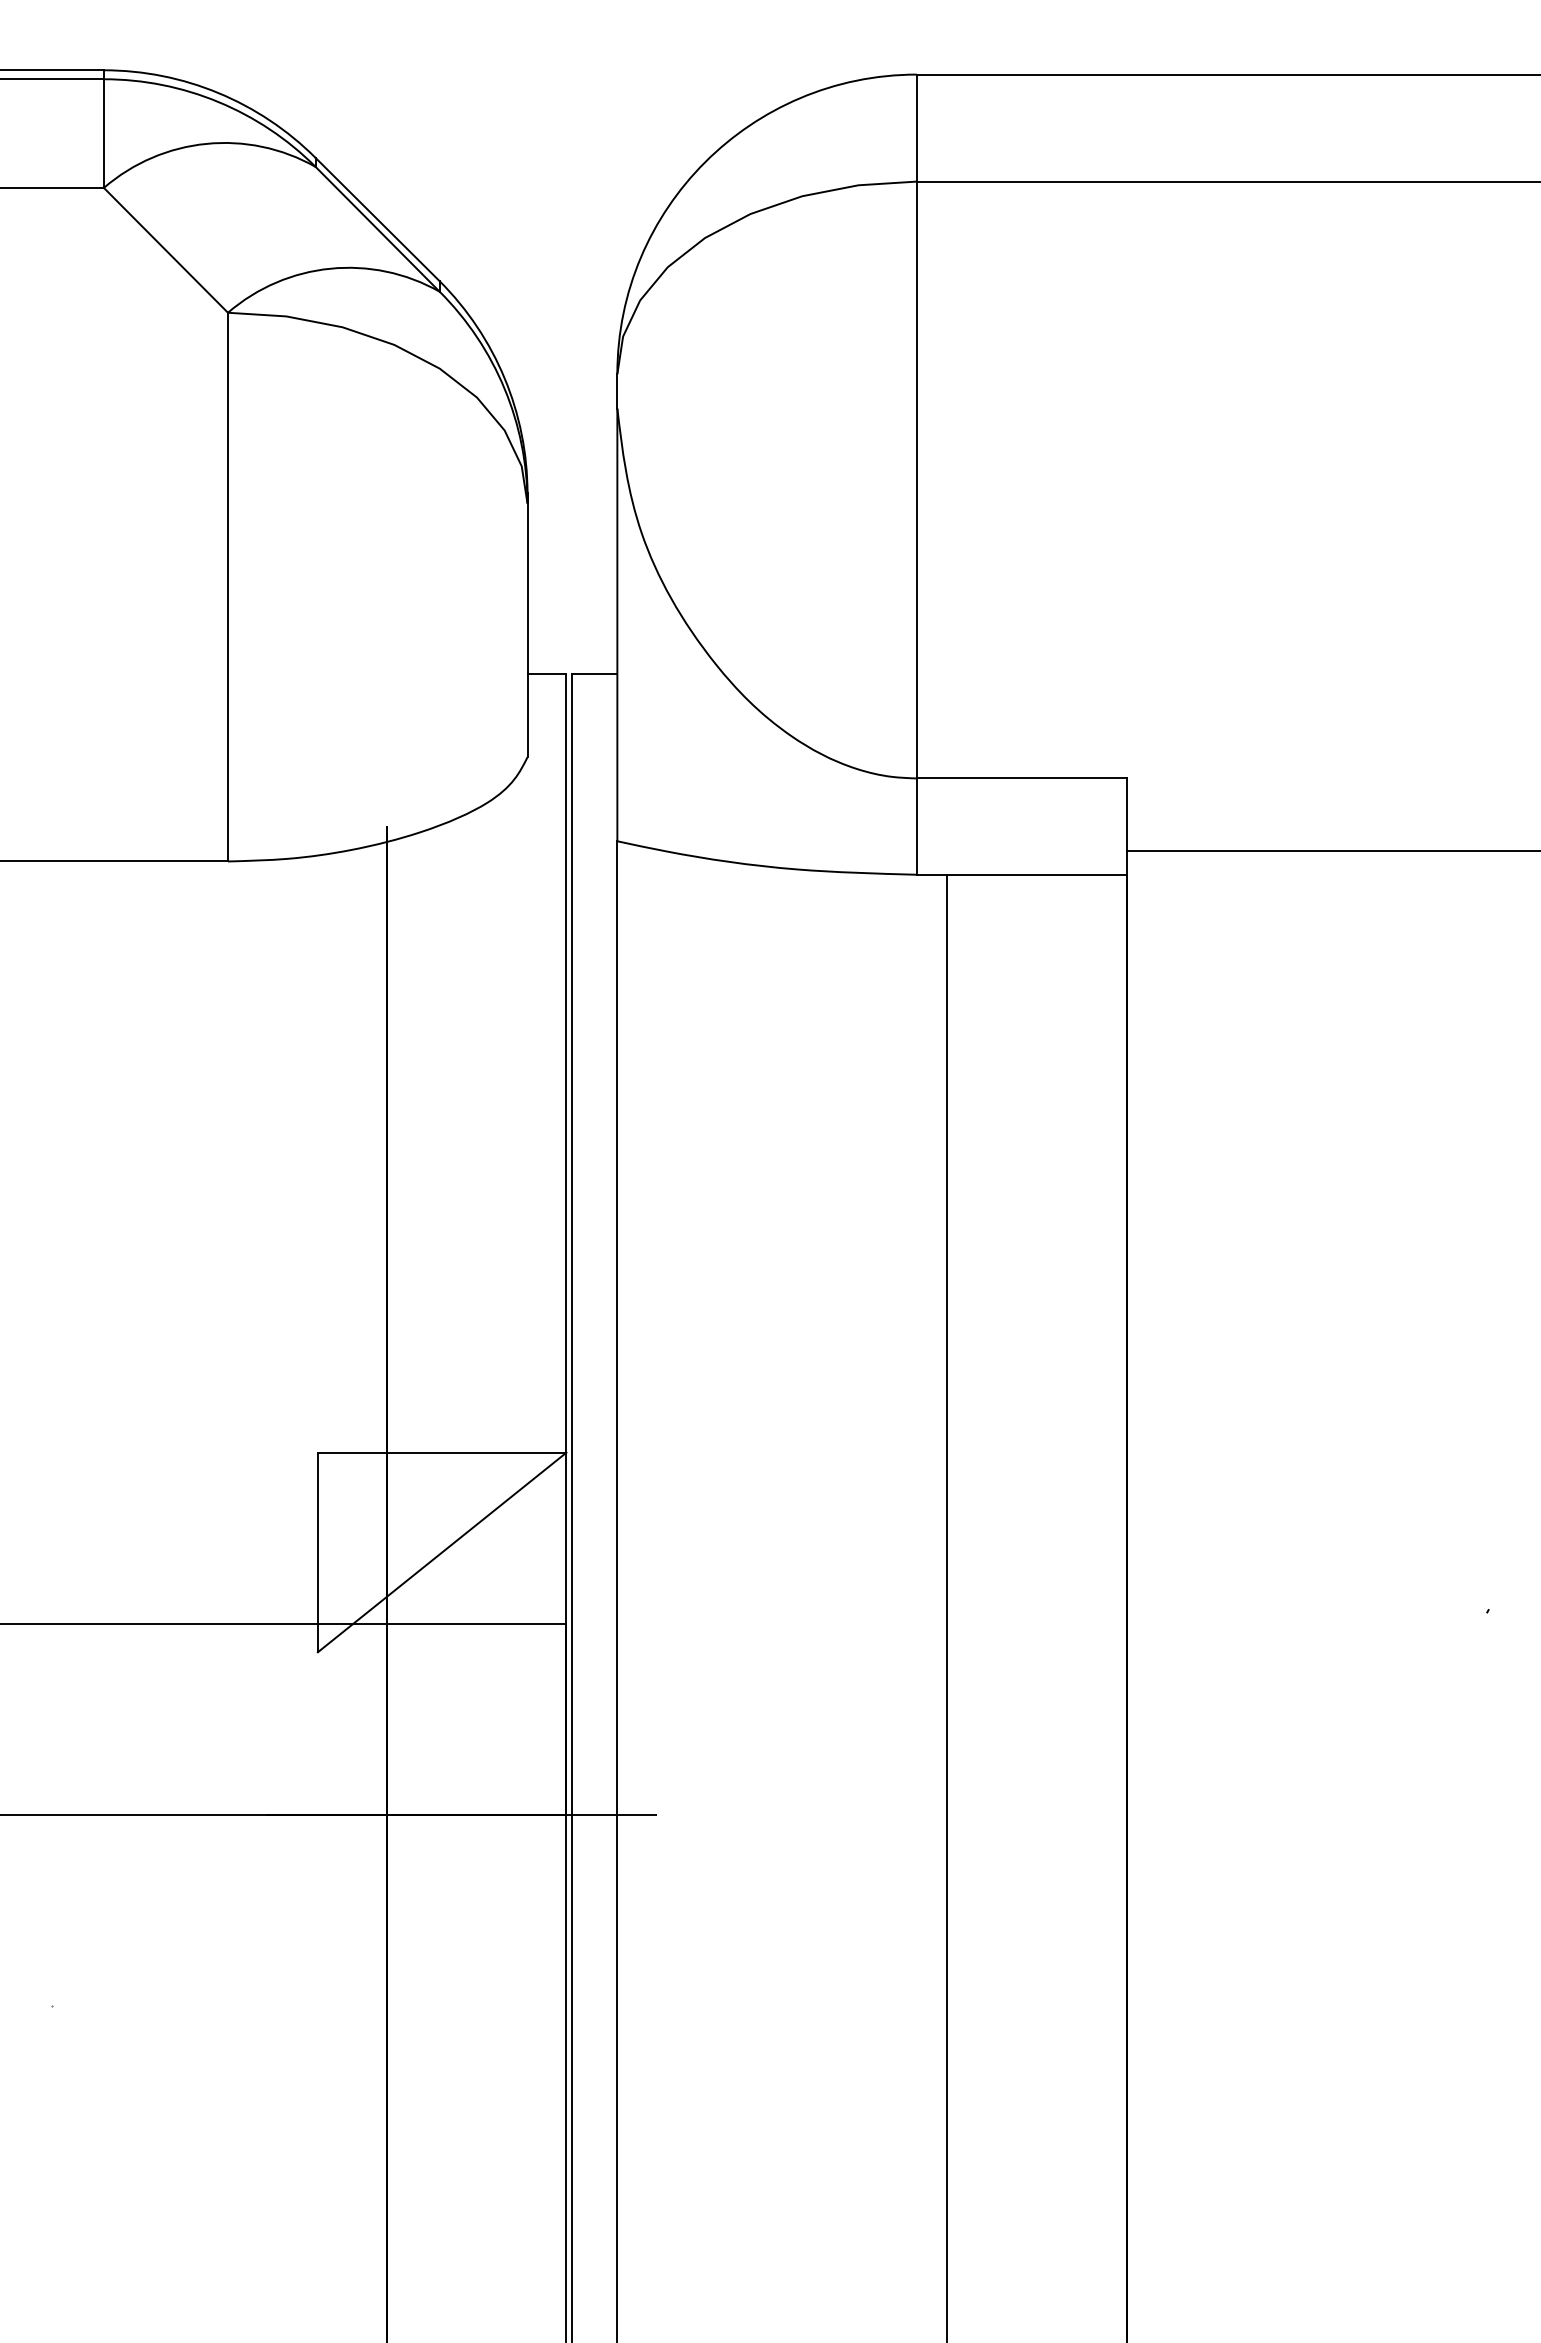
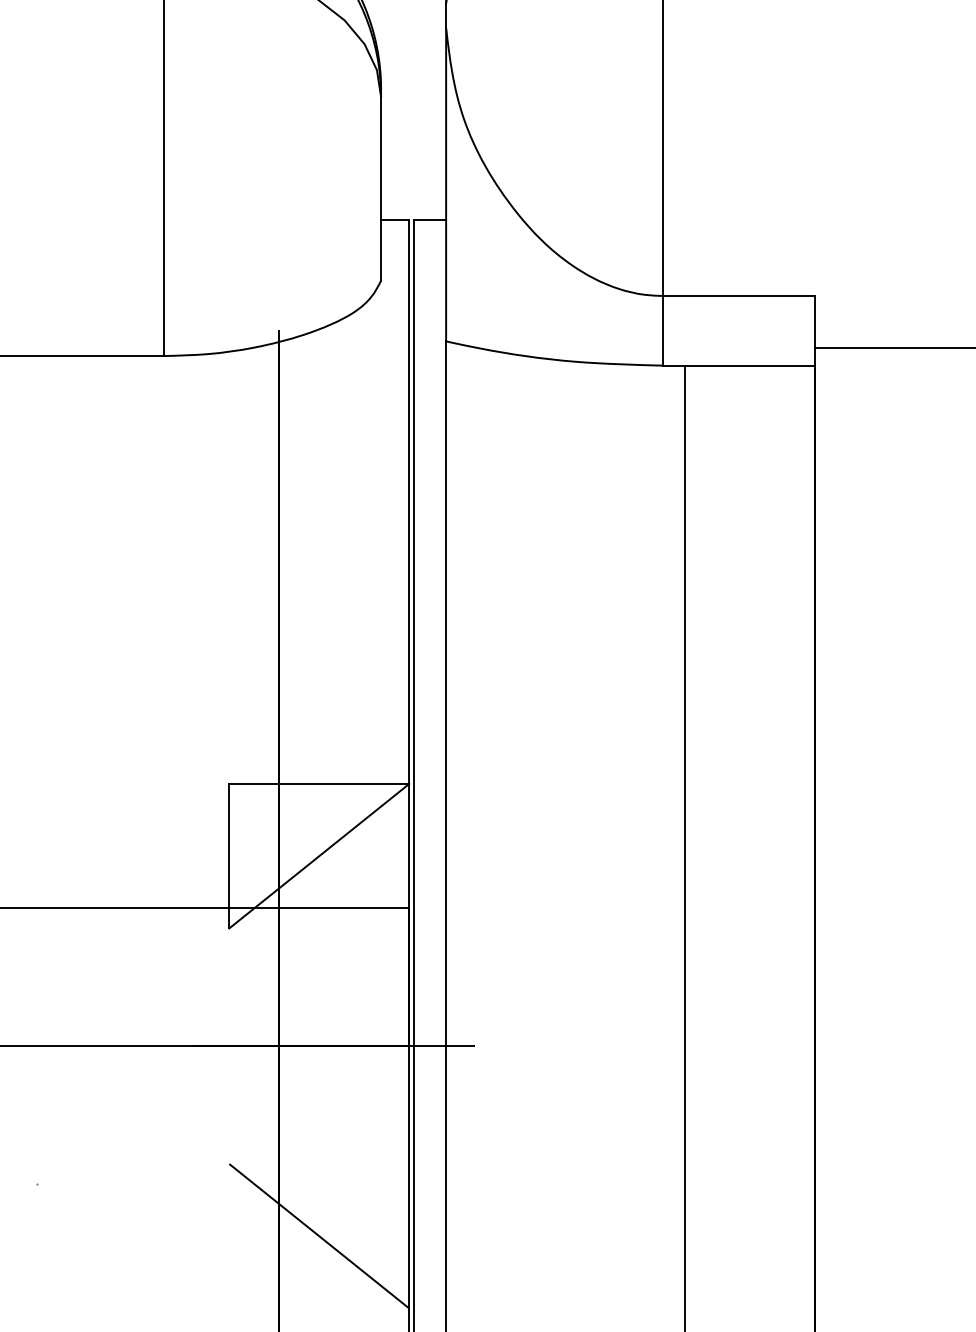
line: (441, 2077) -> (318, 1236), added

